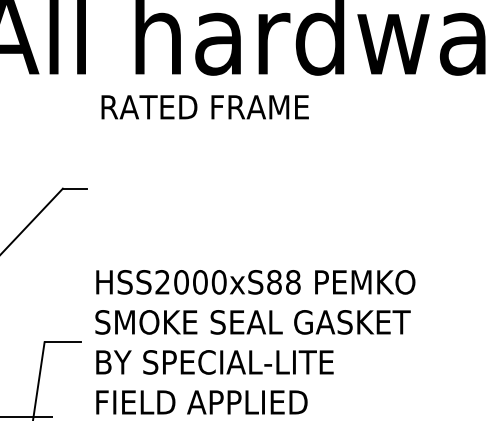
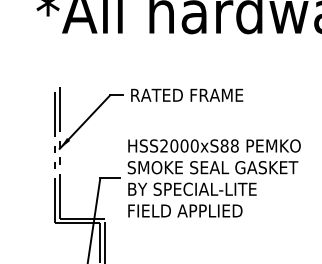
text: (205, 105) -> (187, 94), moved

